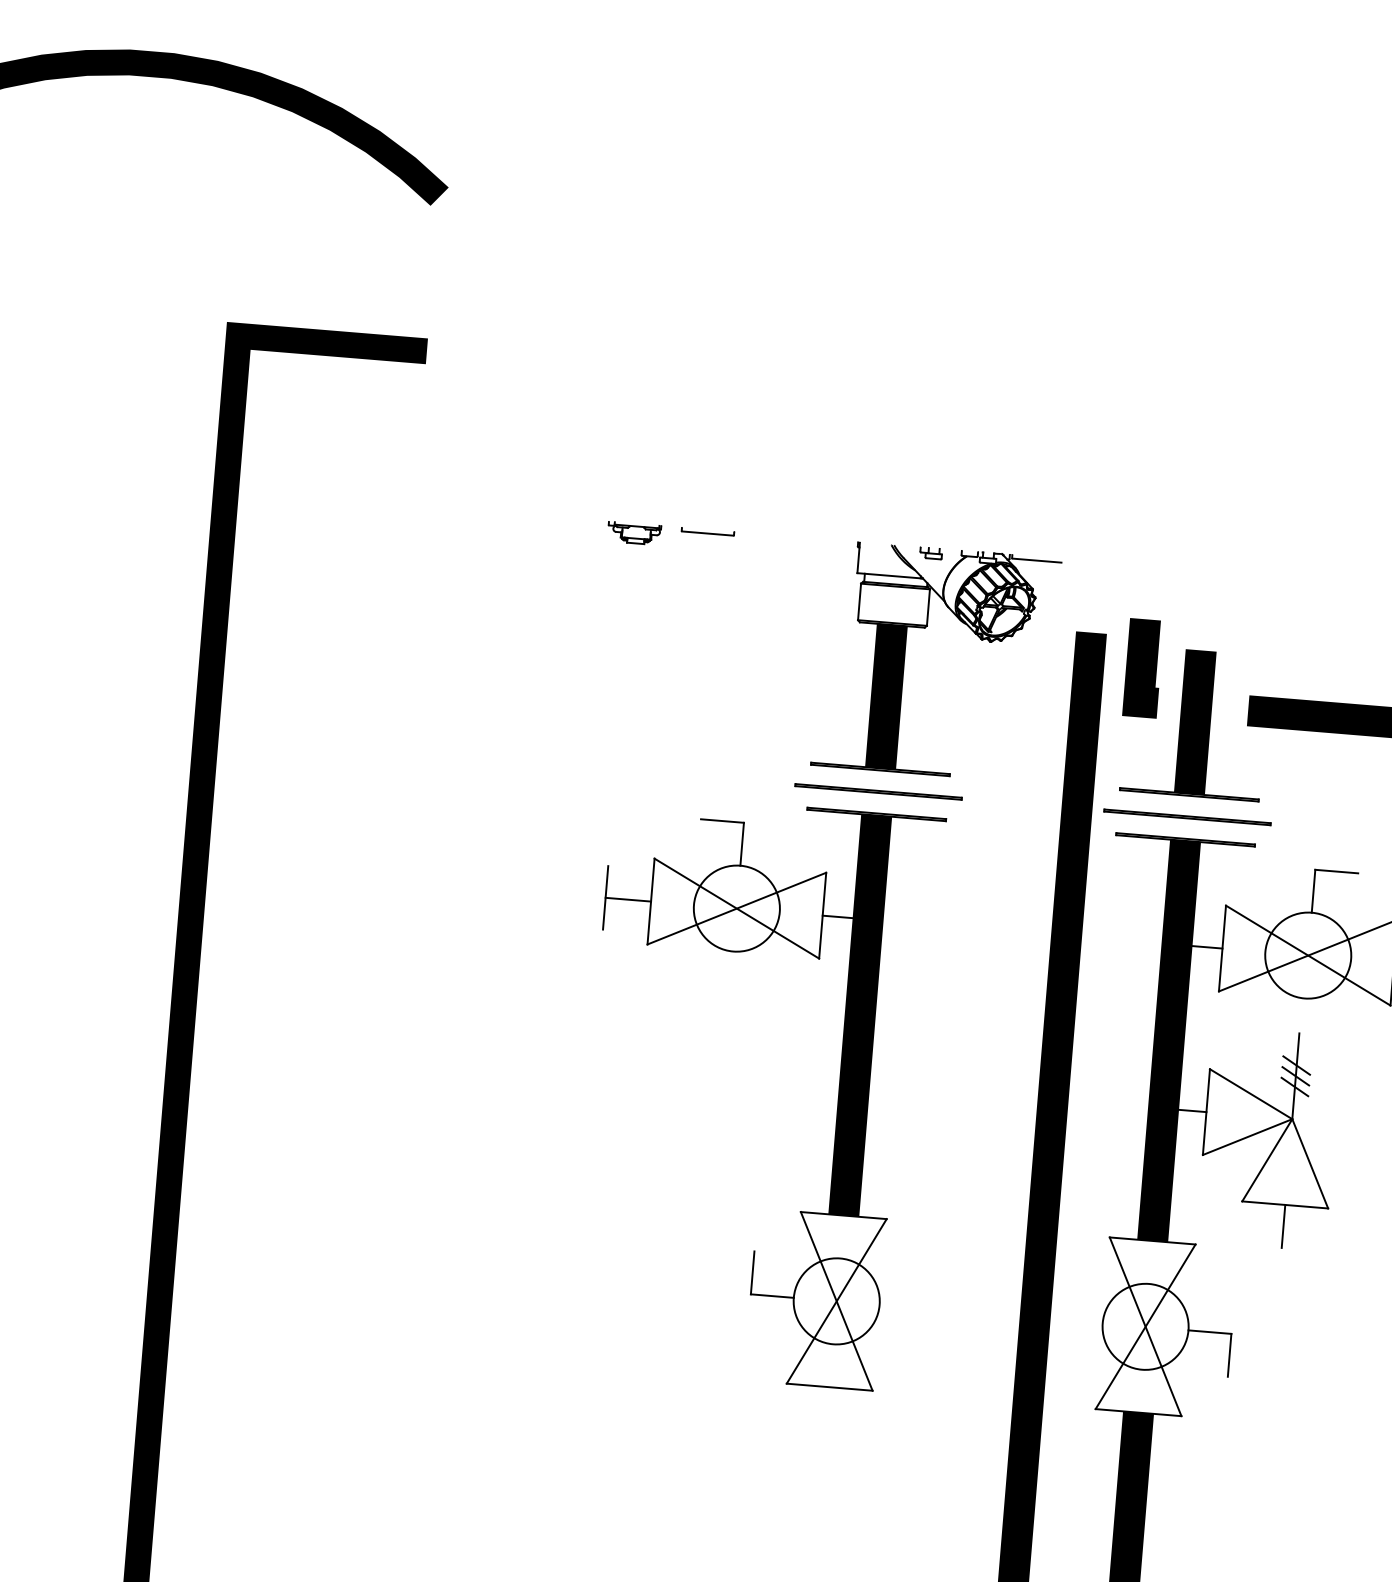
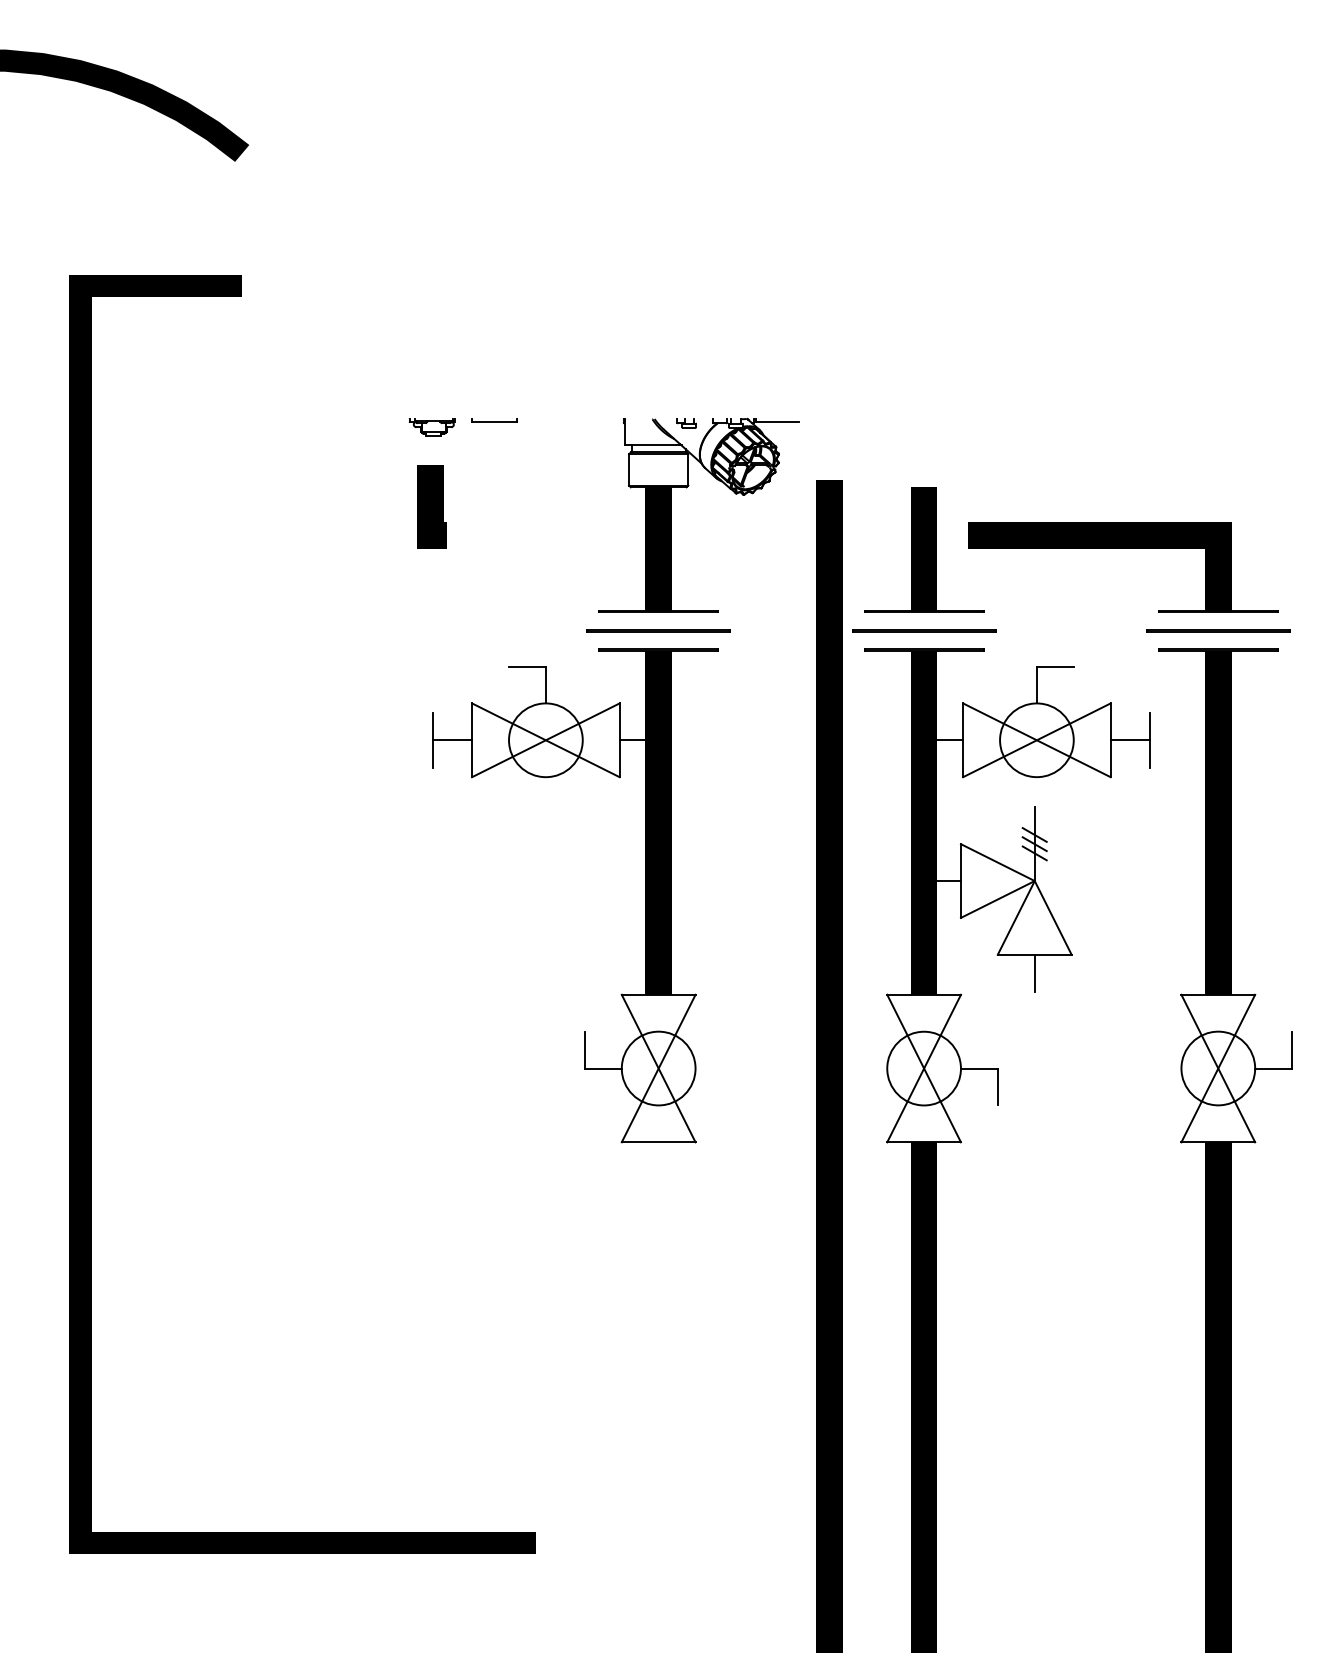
line: (1142, 668) -> (431, 506), moved

